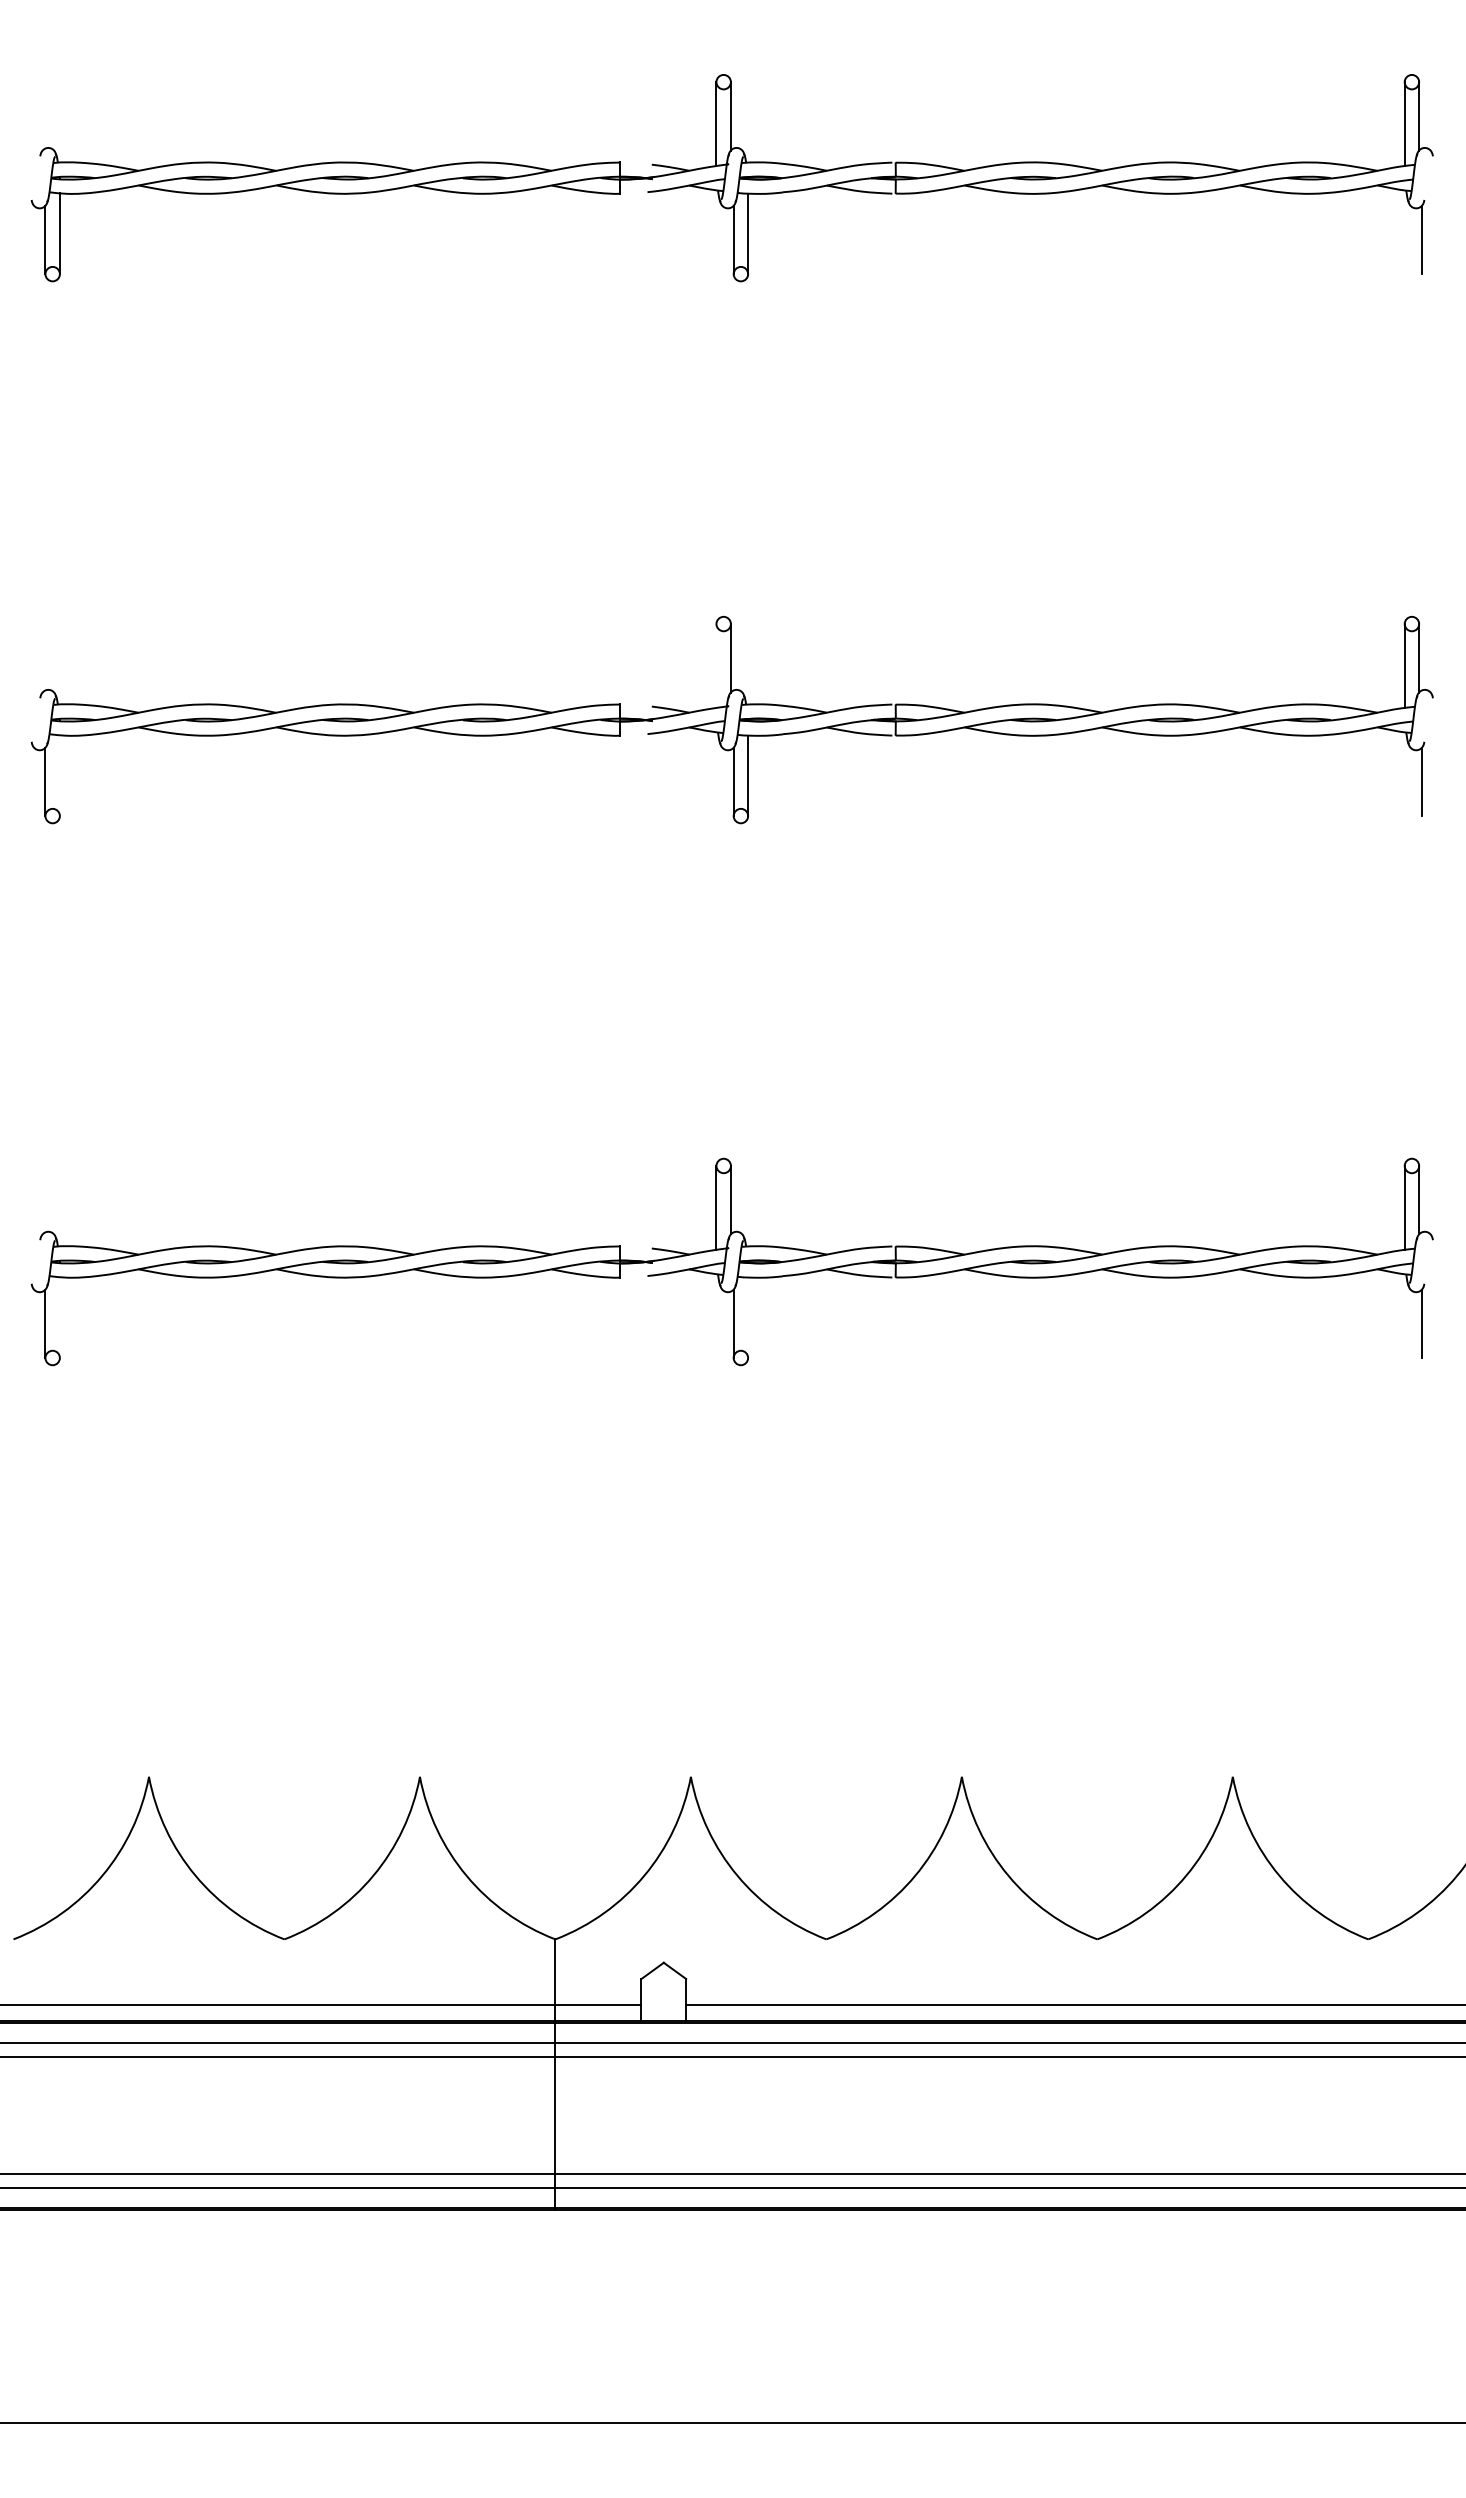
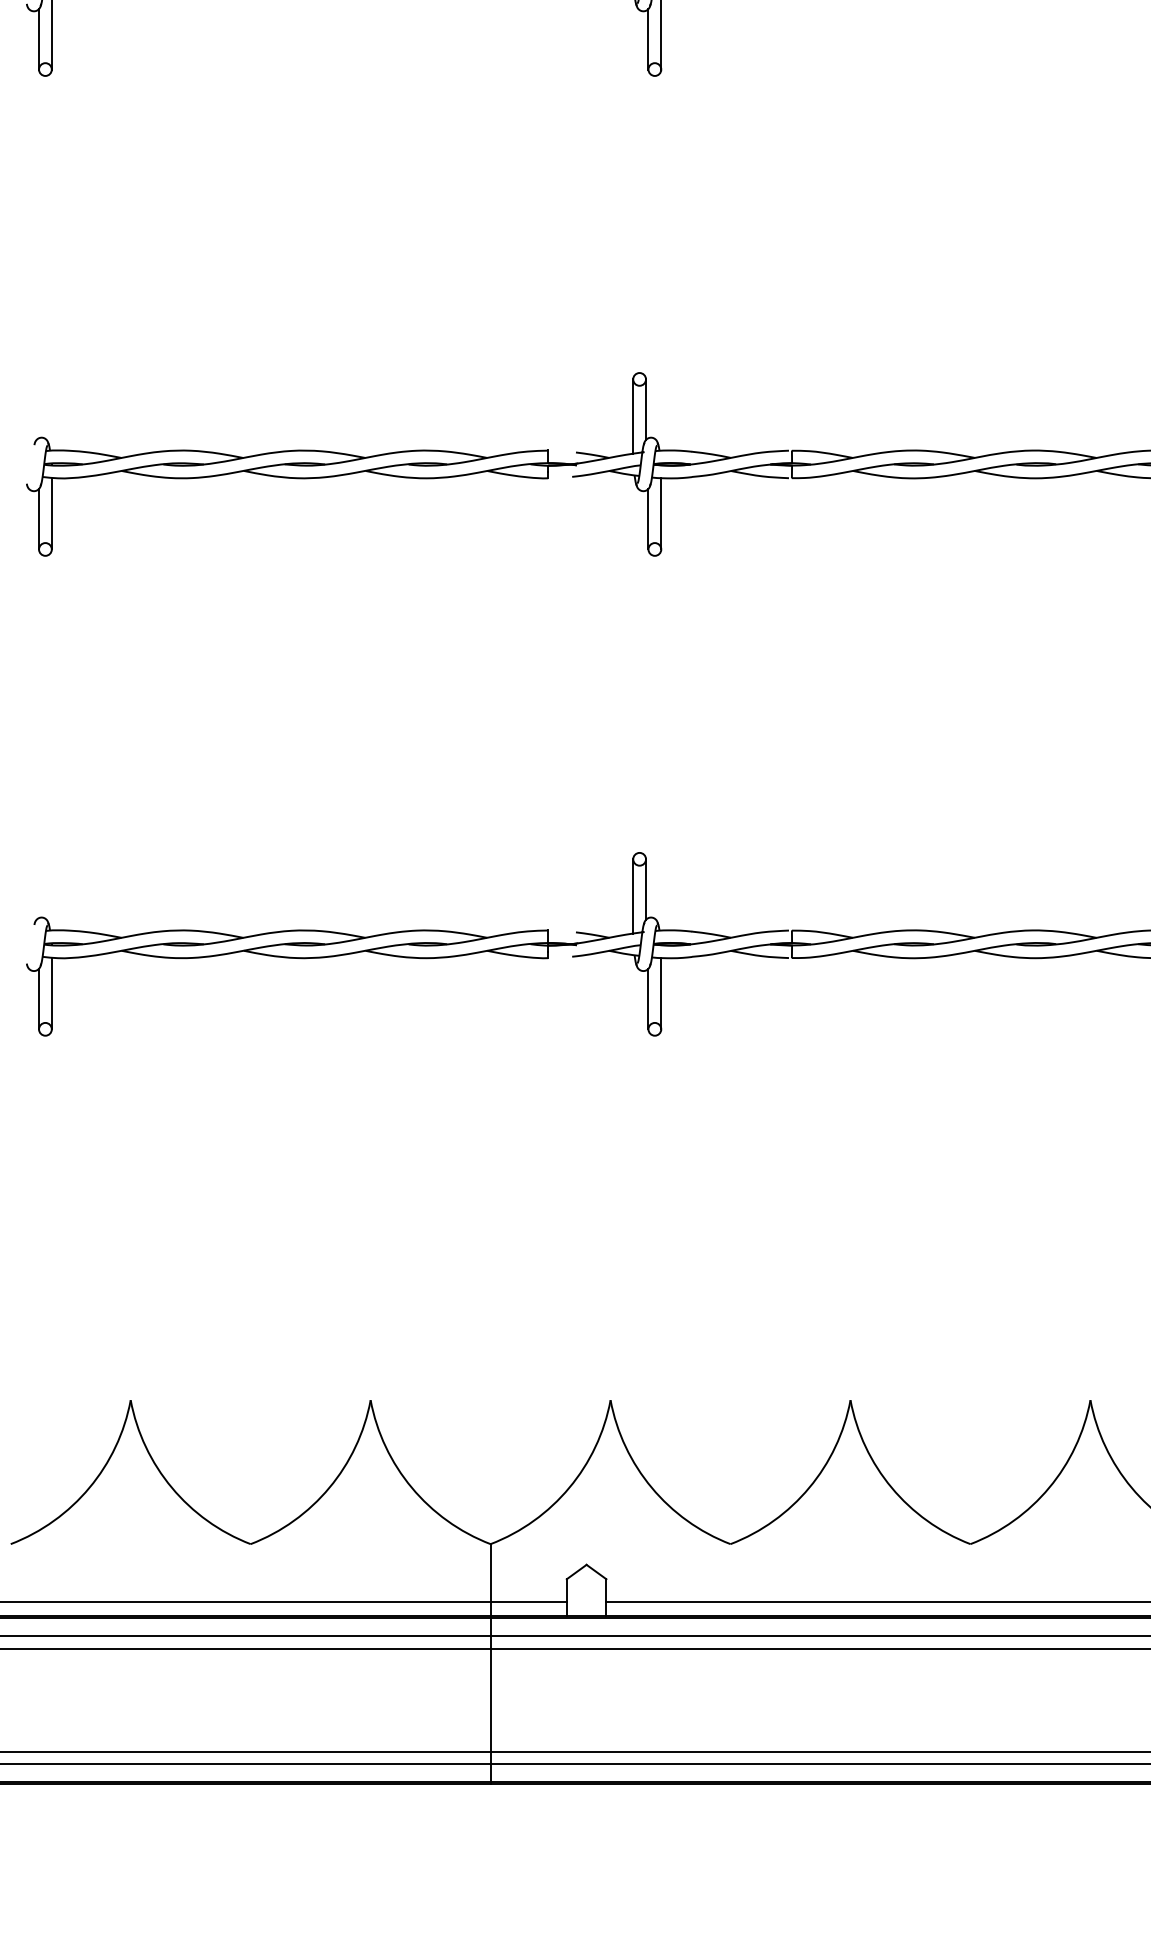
line: (716, 666) -> (633, 417), added
line: (59, 775) -> (51, 513), added
line: (59, 1317) -> (51, 993), added
line: (748, 1317) -> (661, 993), added

